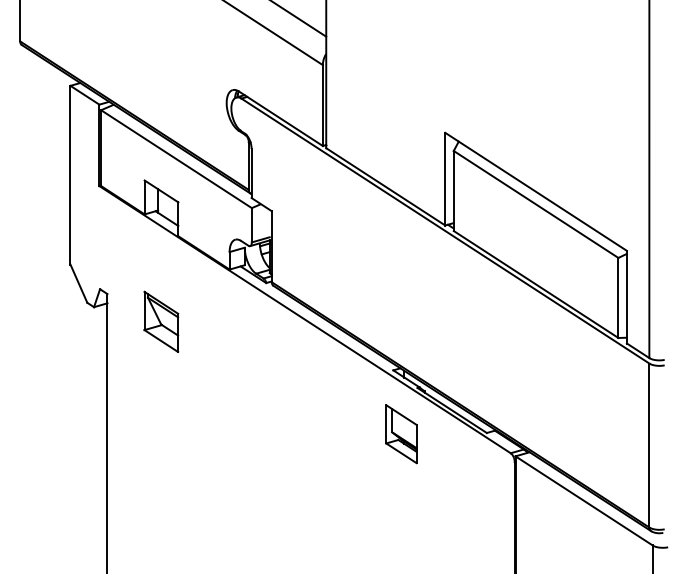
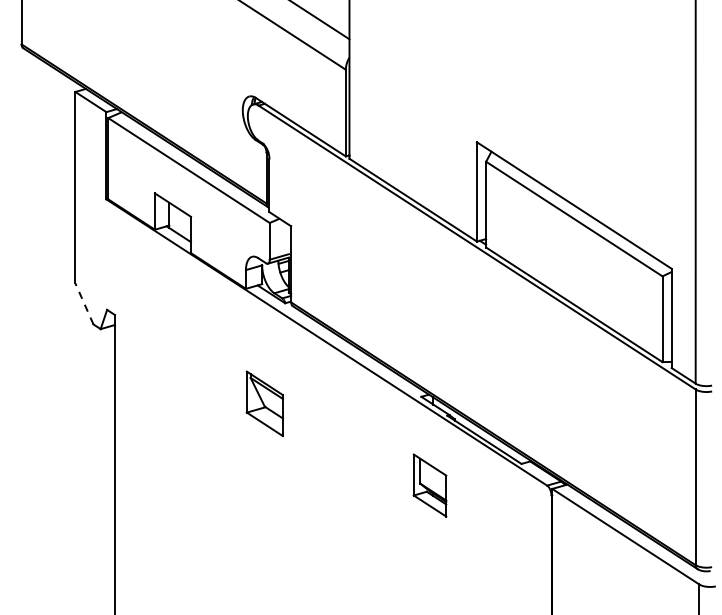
line: (78, 283) -> (84, 303), solid -> dashed
part: (161, 321) -> (265, 403), moved
part: (401, 434) -> (430, 485), moved

